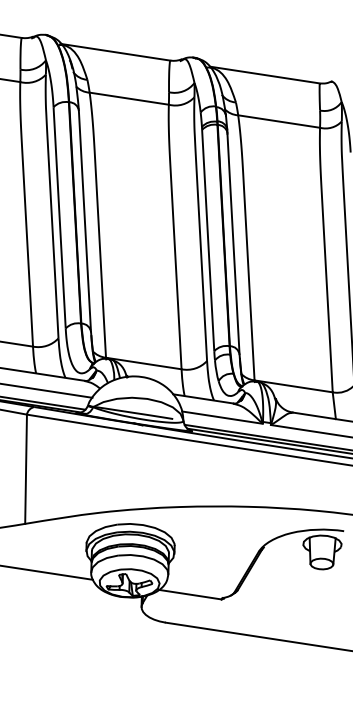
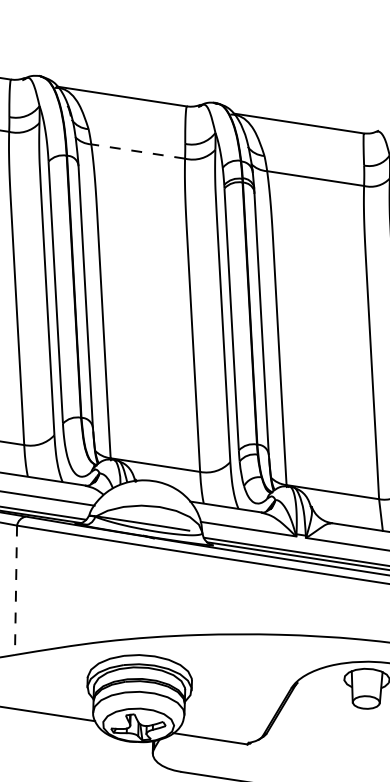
line: (128, 98) -> (137, 151), solid -> dashed
line: (26, 469) -> (16, 590), solid -> dashed

